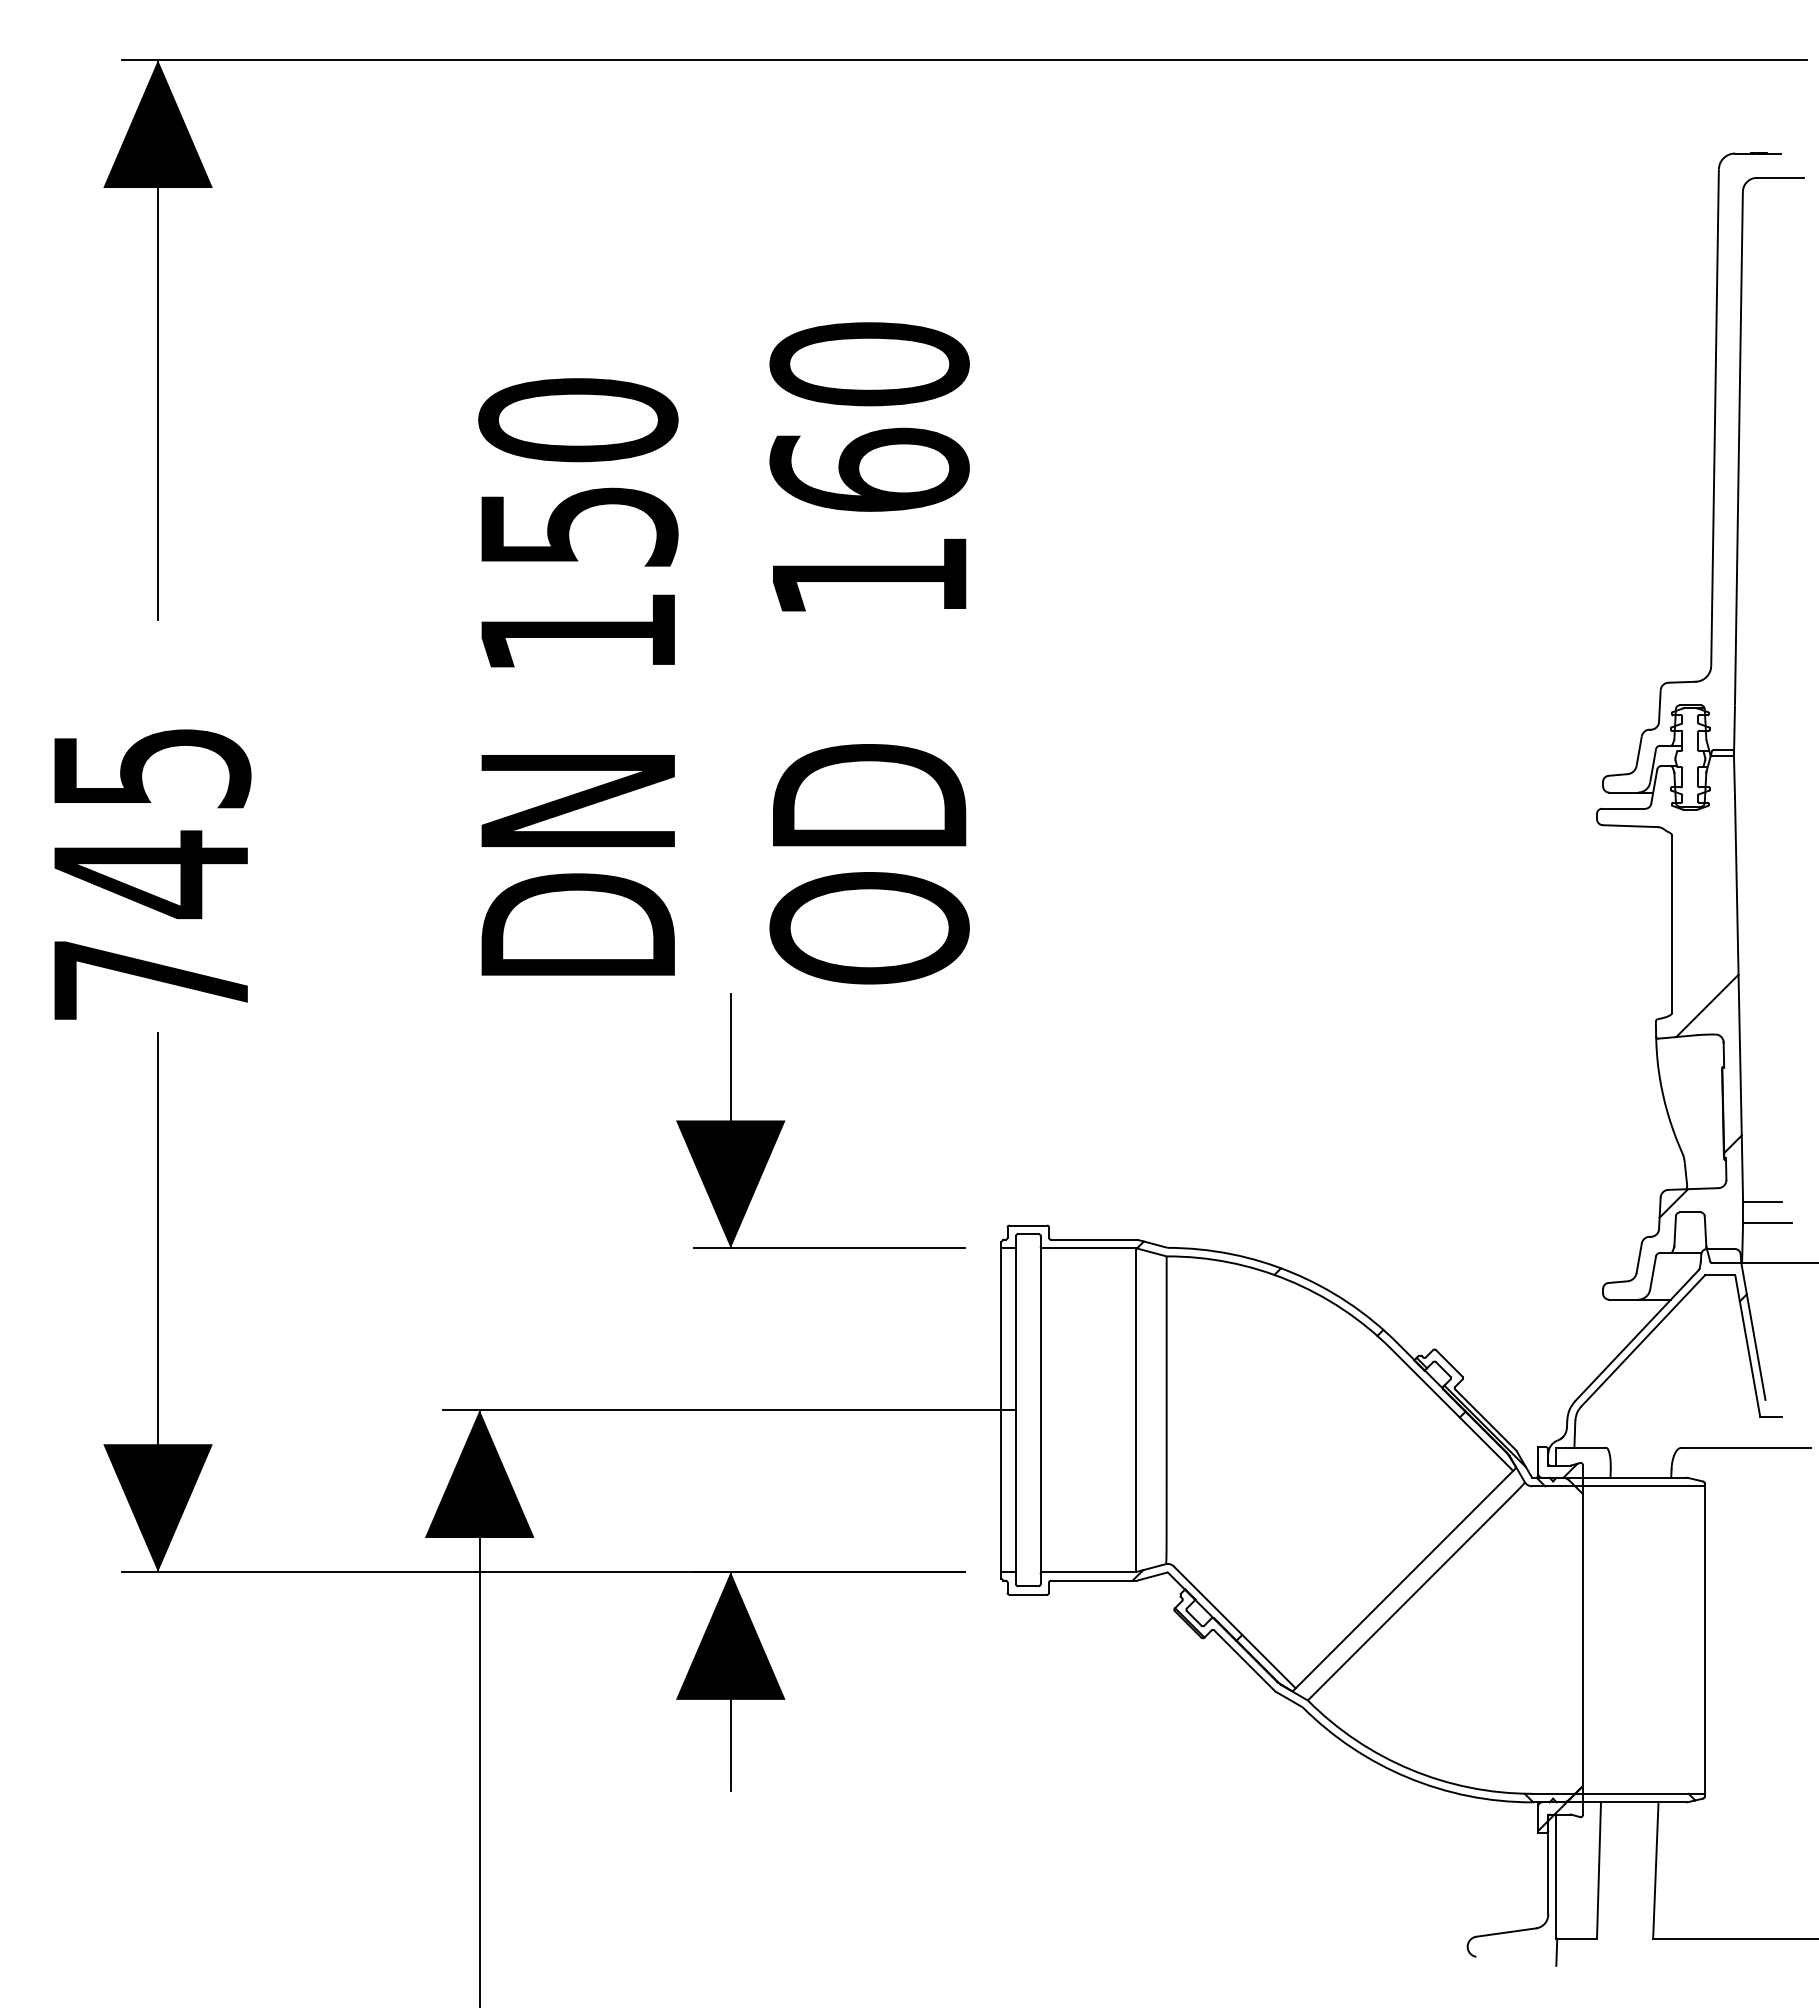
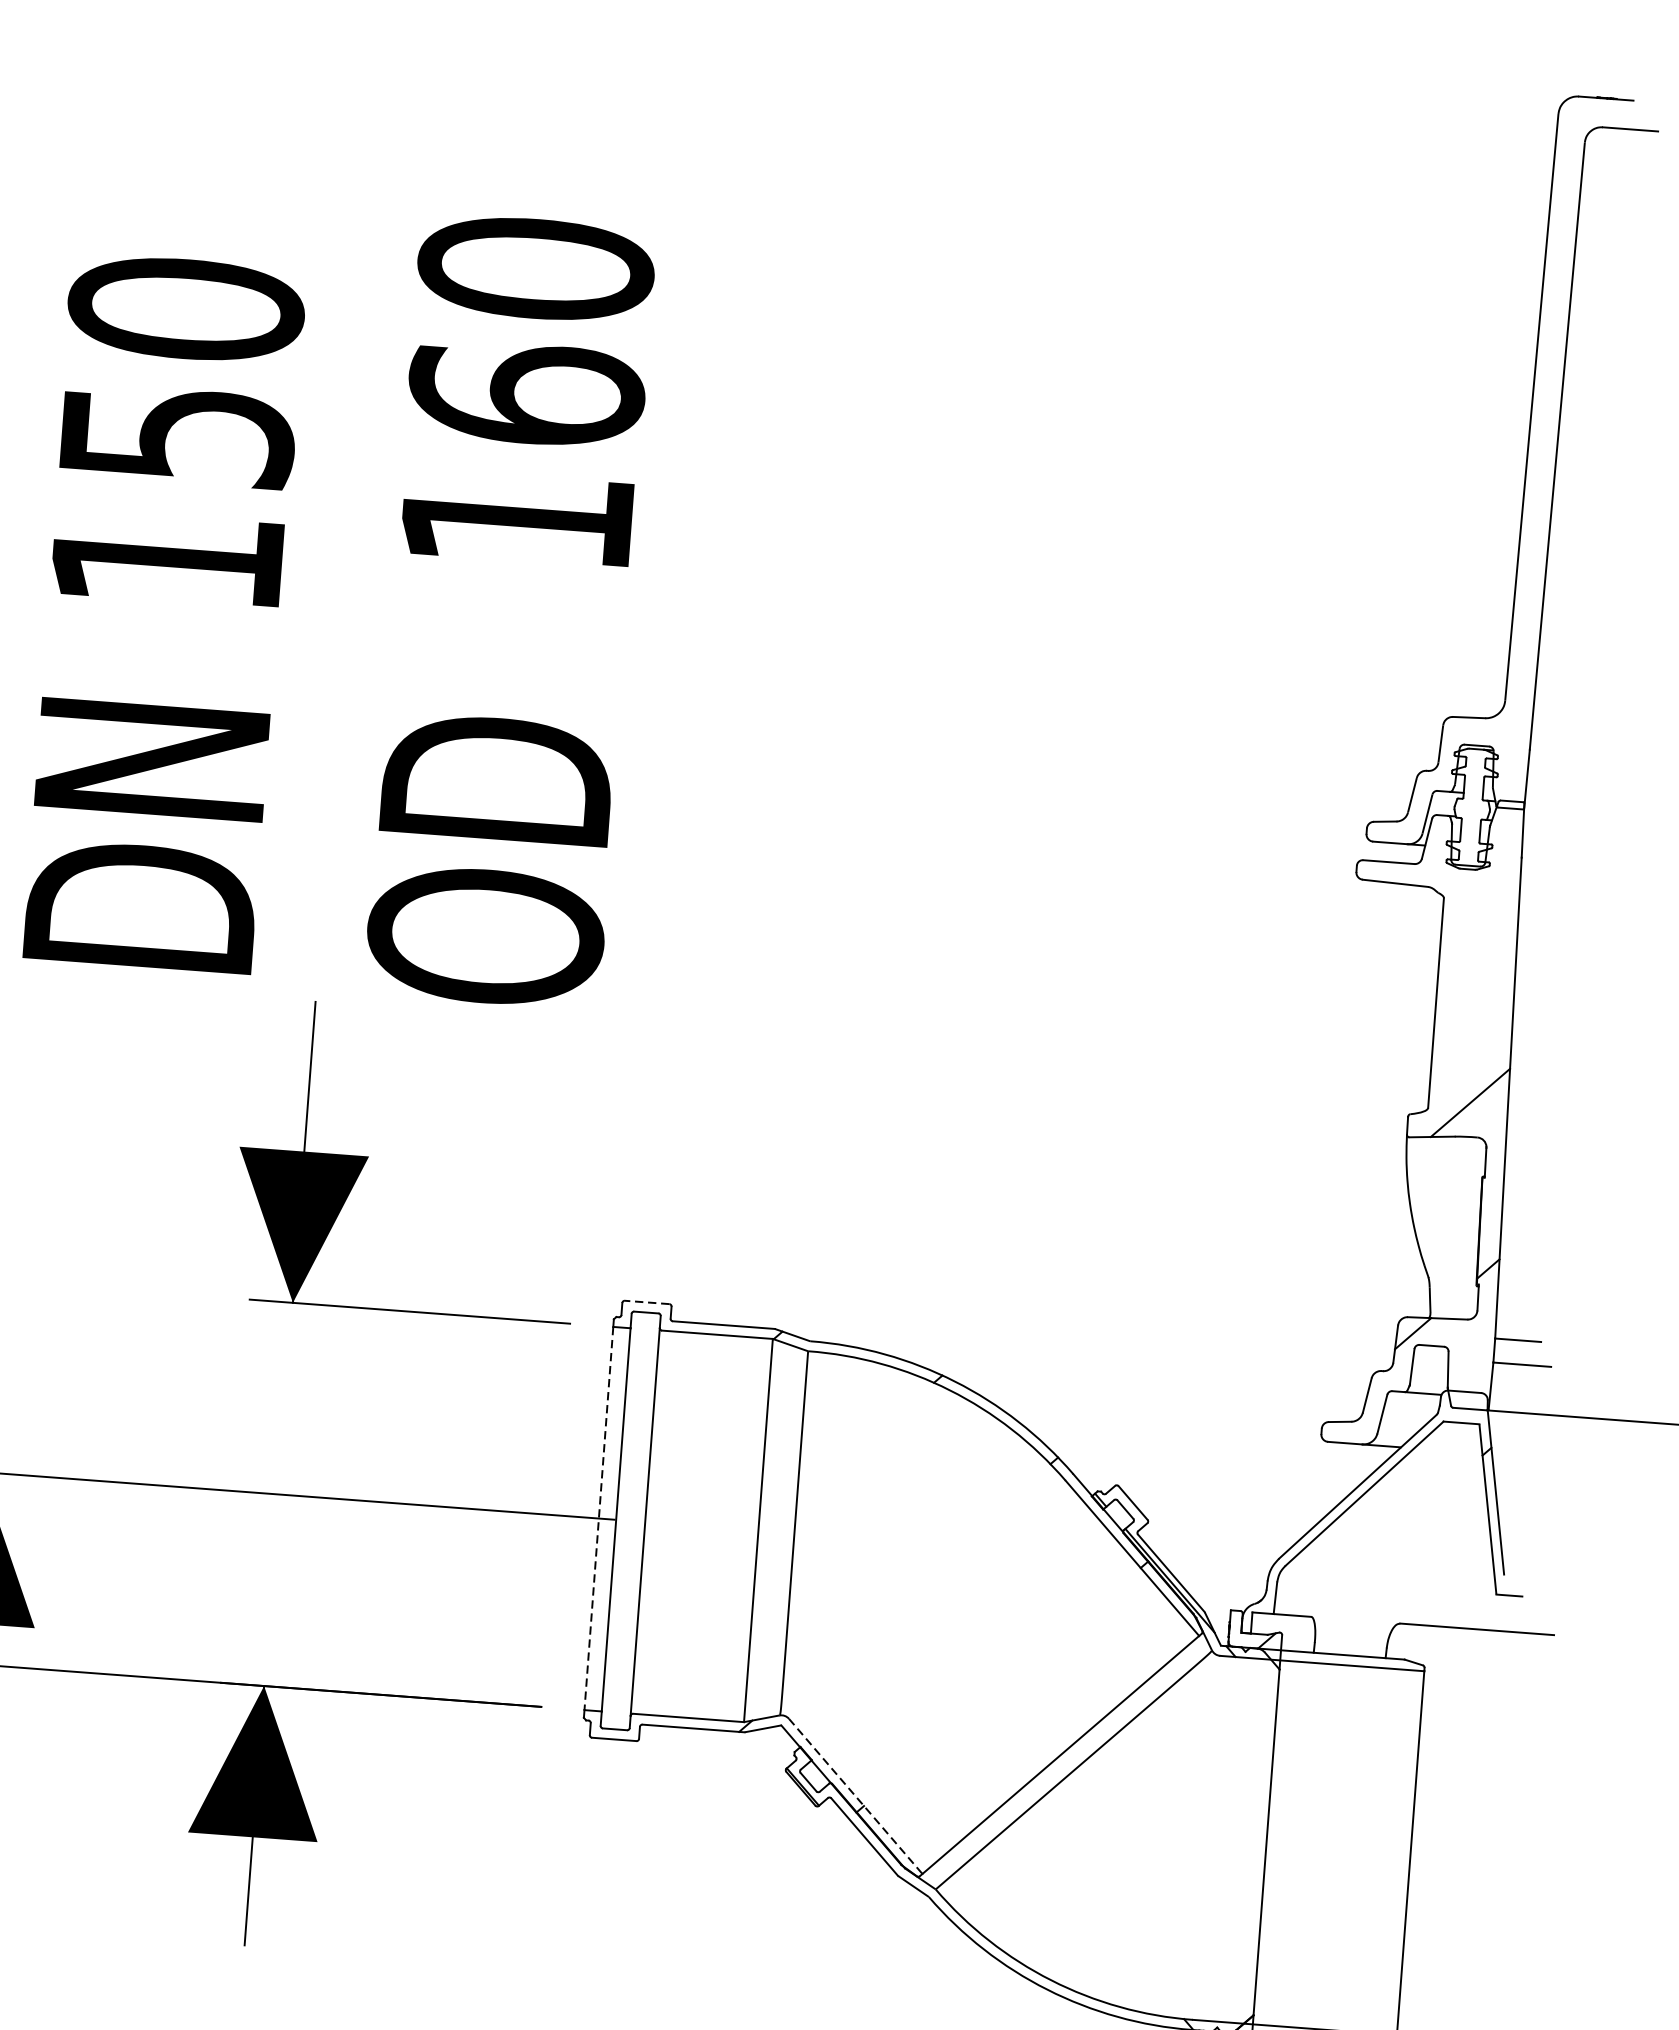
line: (1028, 1225) -> (647, 1302), solid -> dashed
line: (1001, 1410) -> (598, 1518), solid -> dashed
line: (1235, 1627) -> (856, 1796), solid -> dashed

